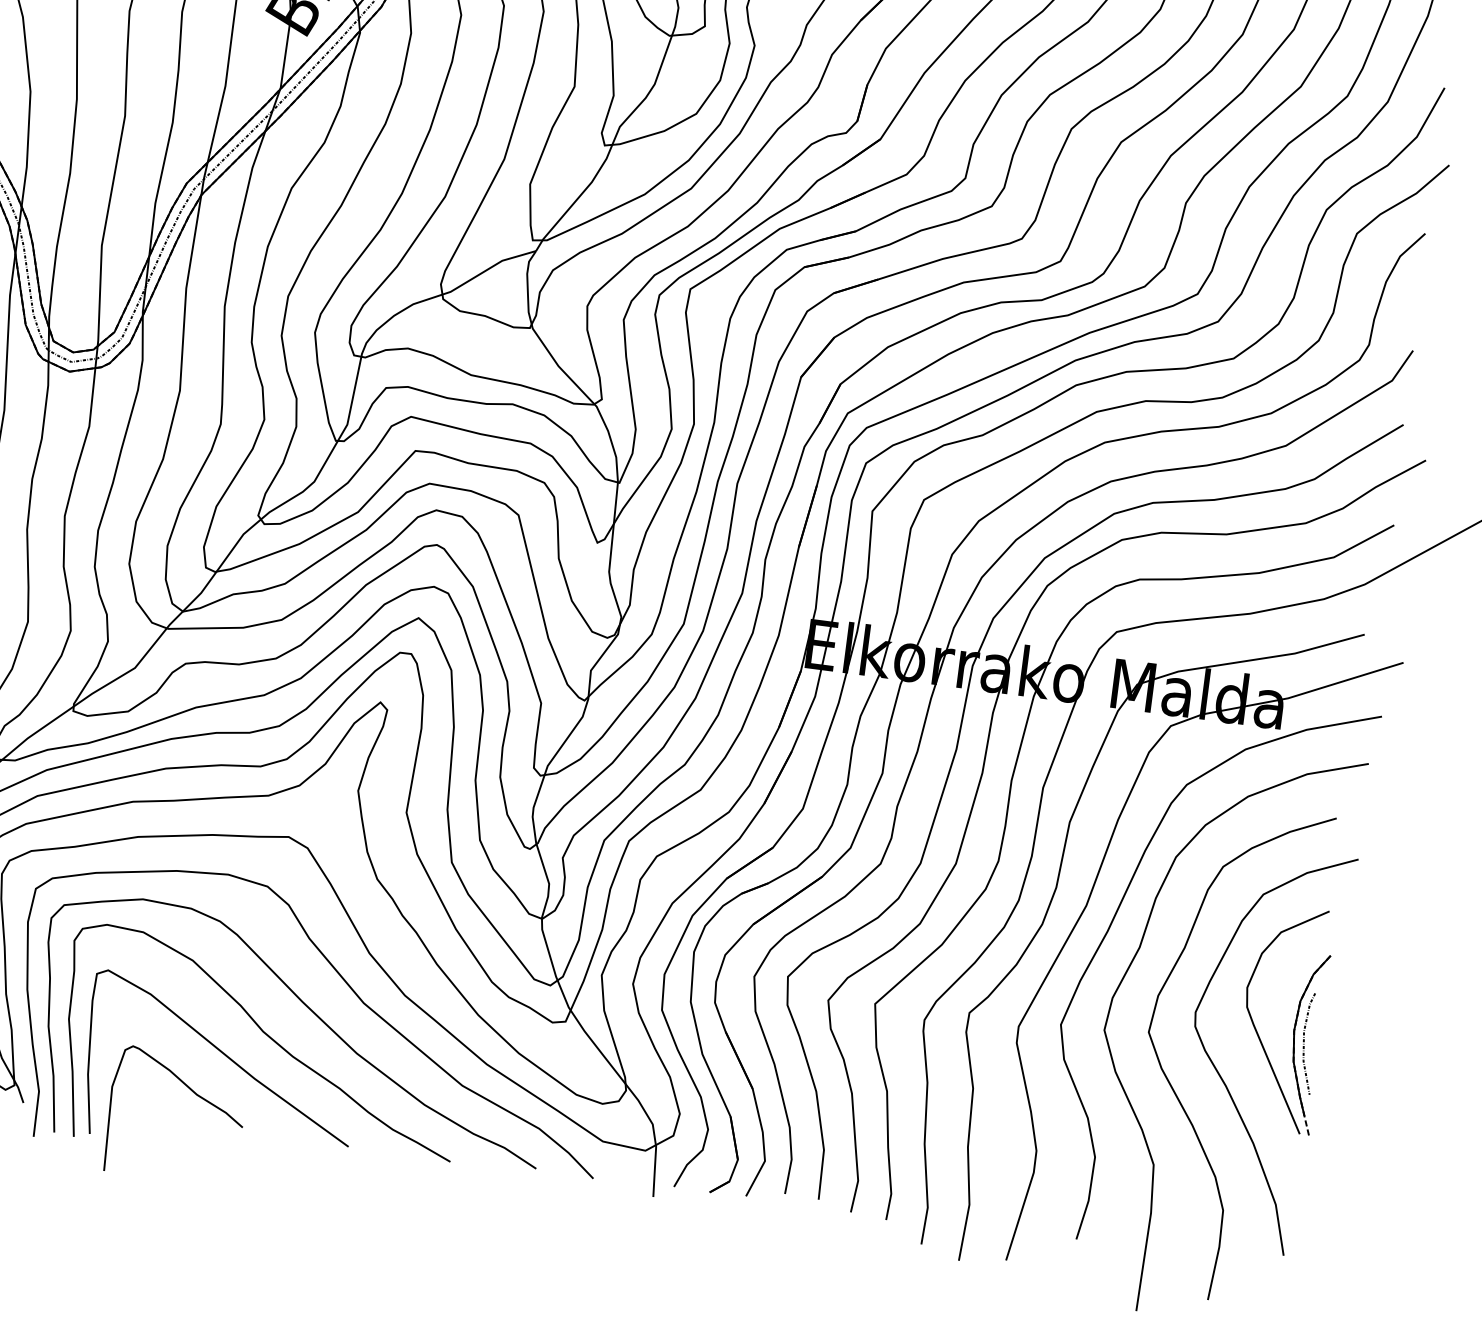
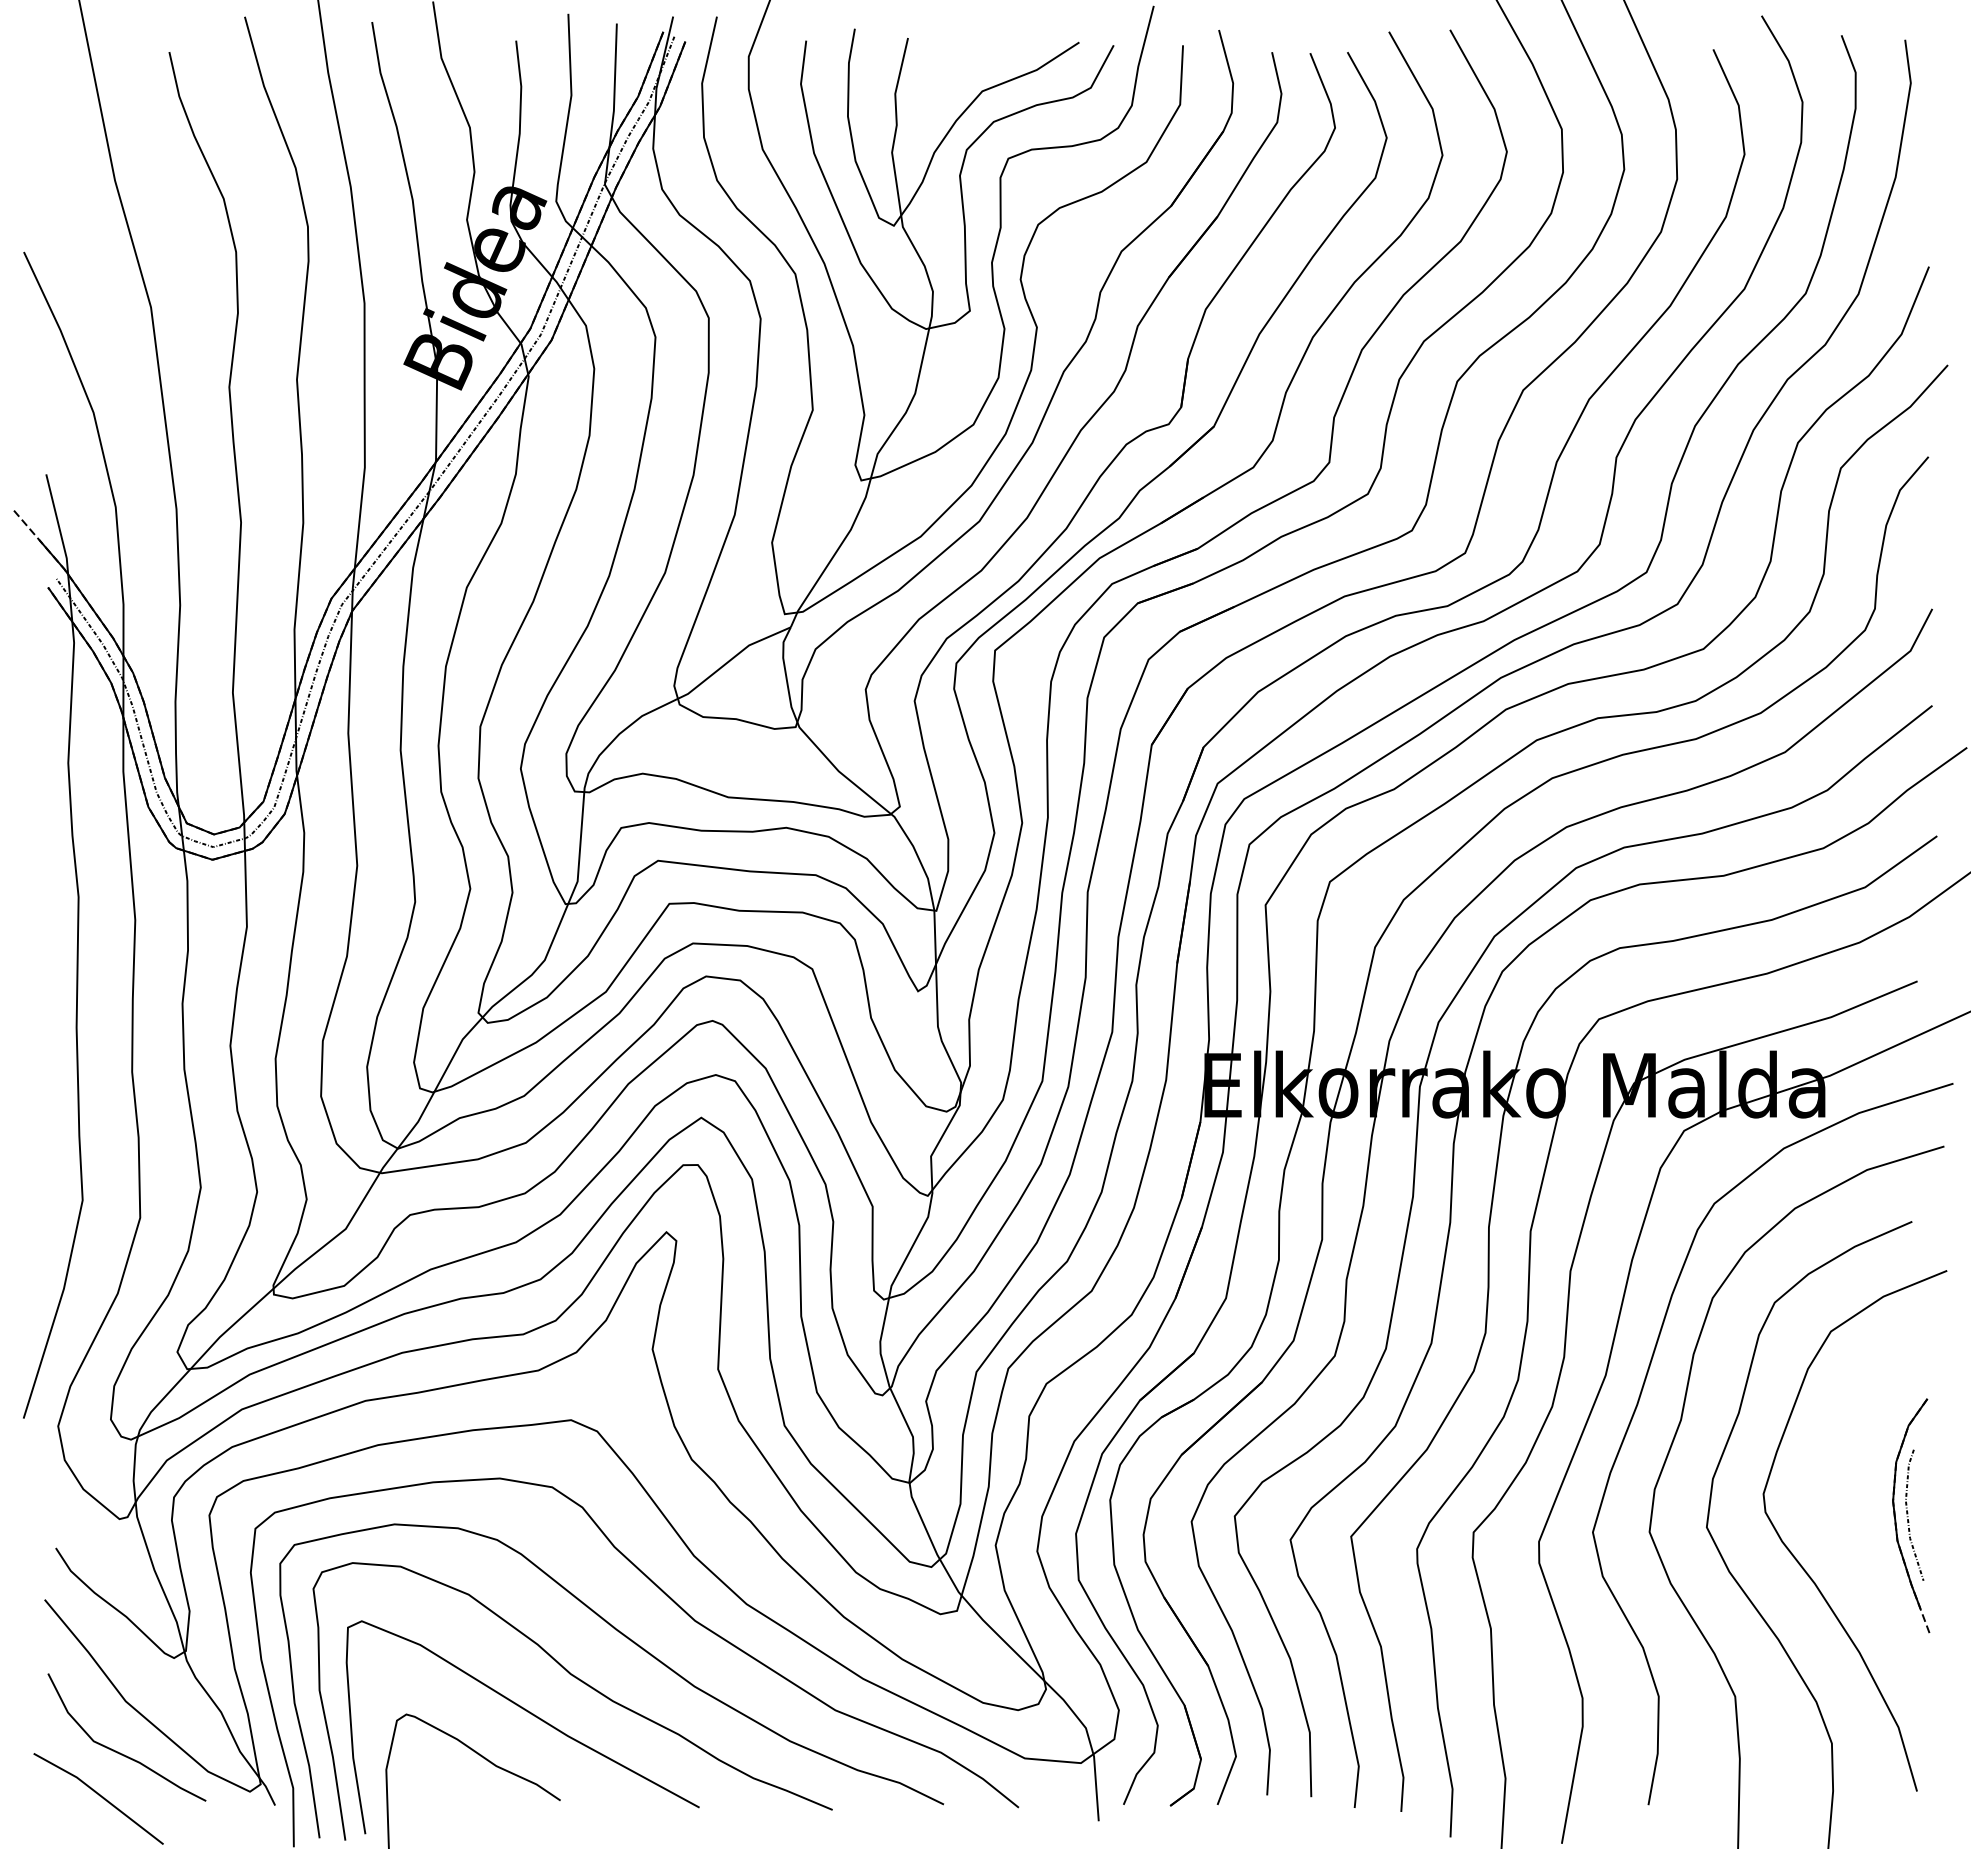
part: (1256, 1029) -> (1844, 1505), removed

